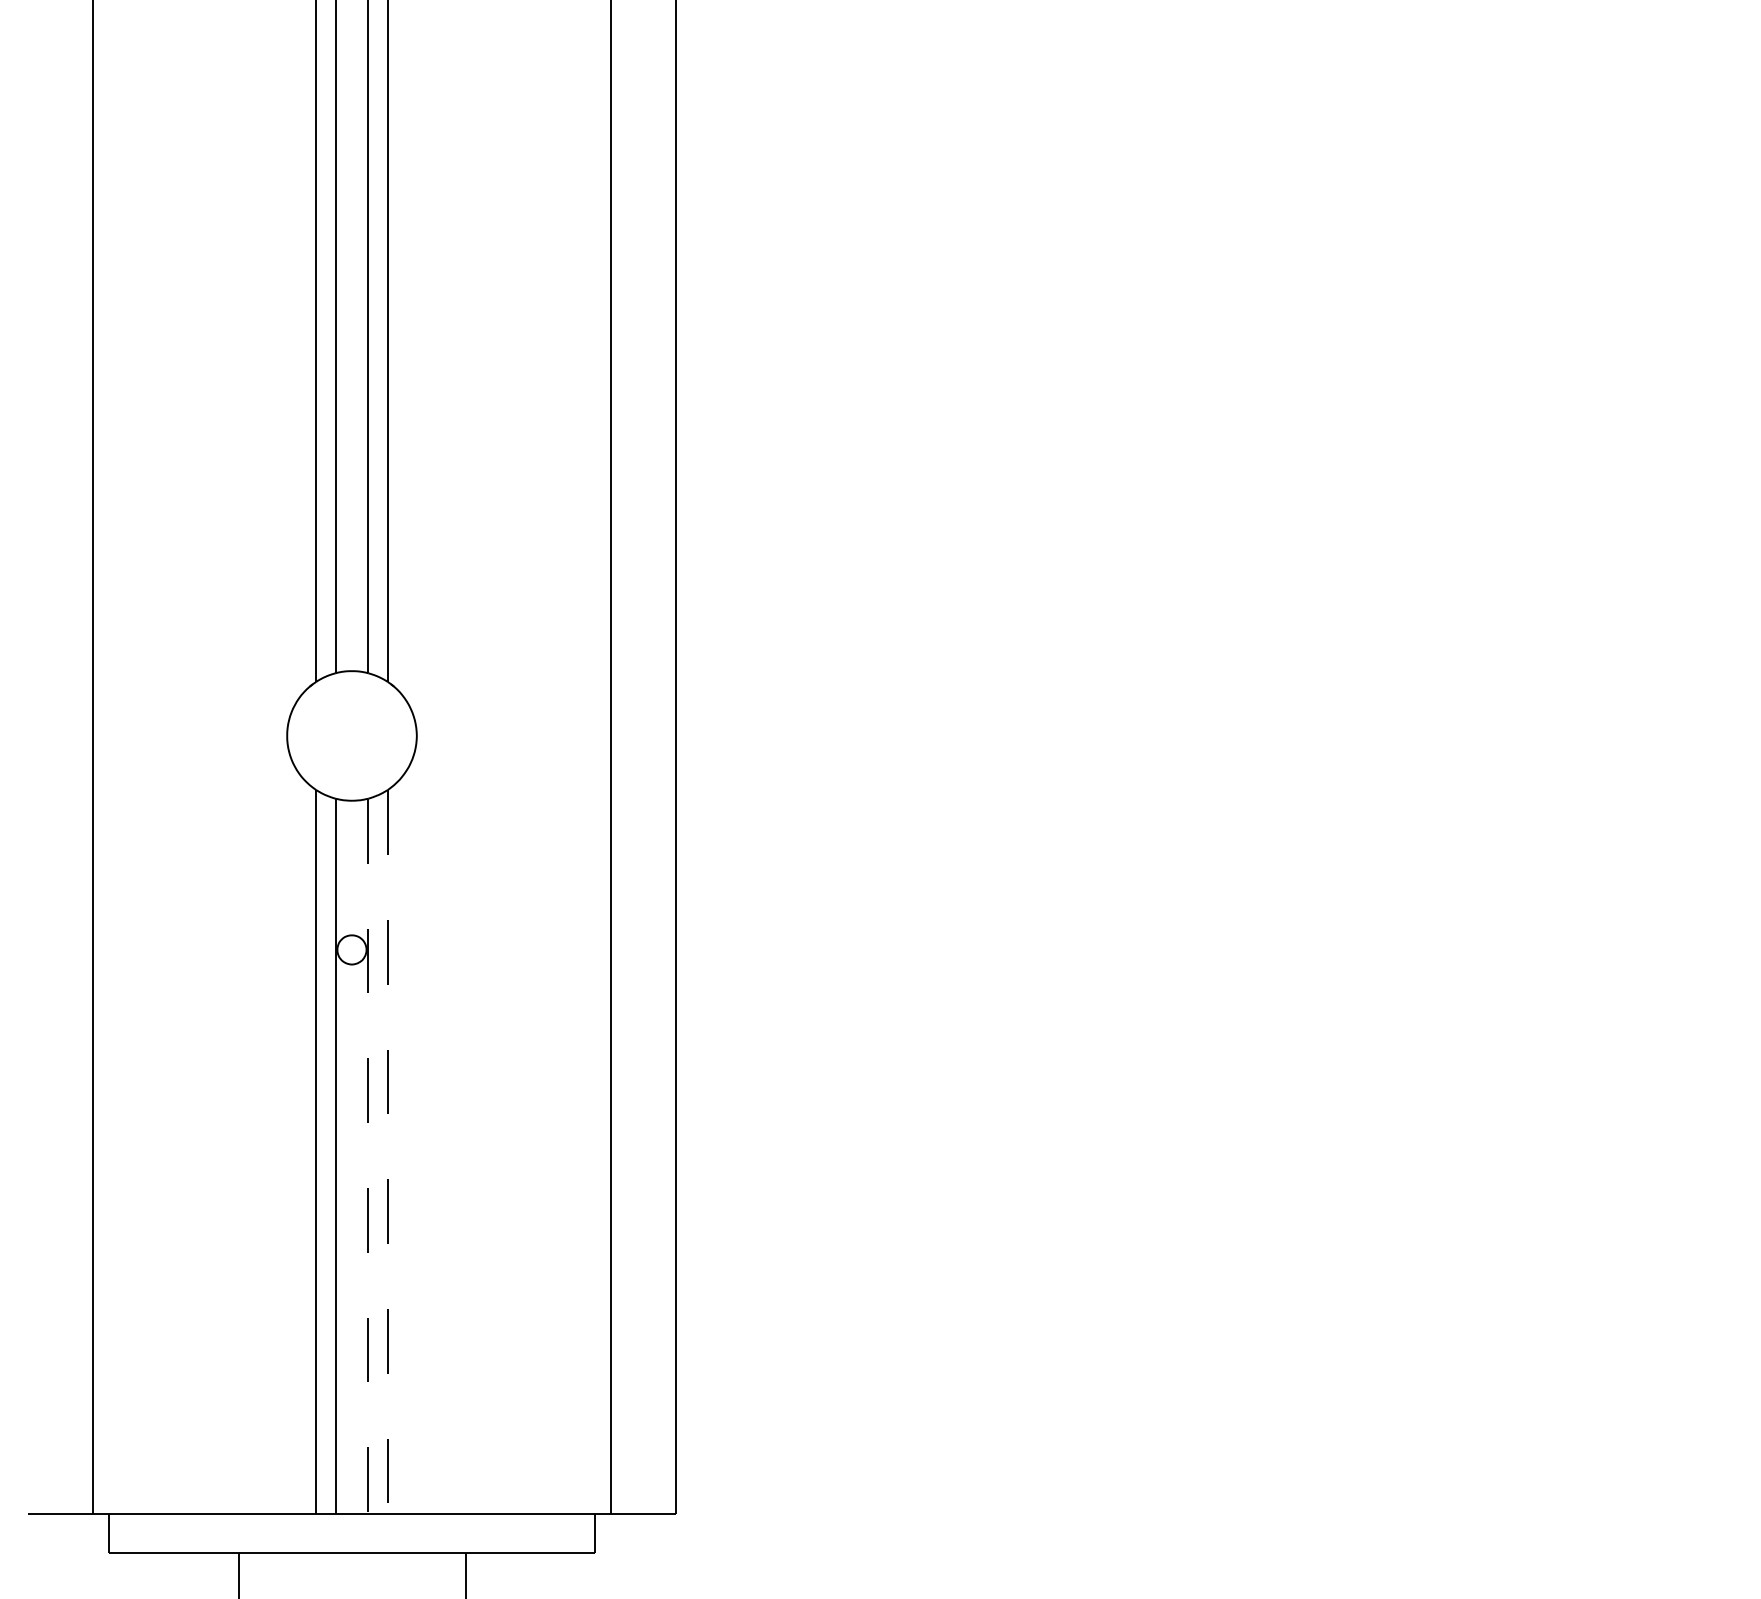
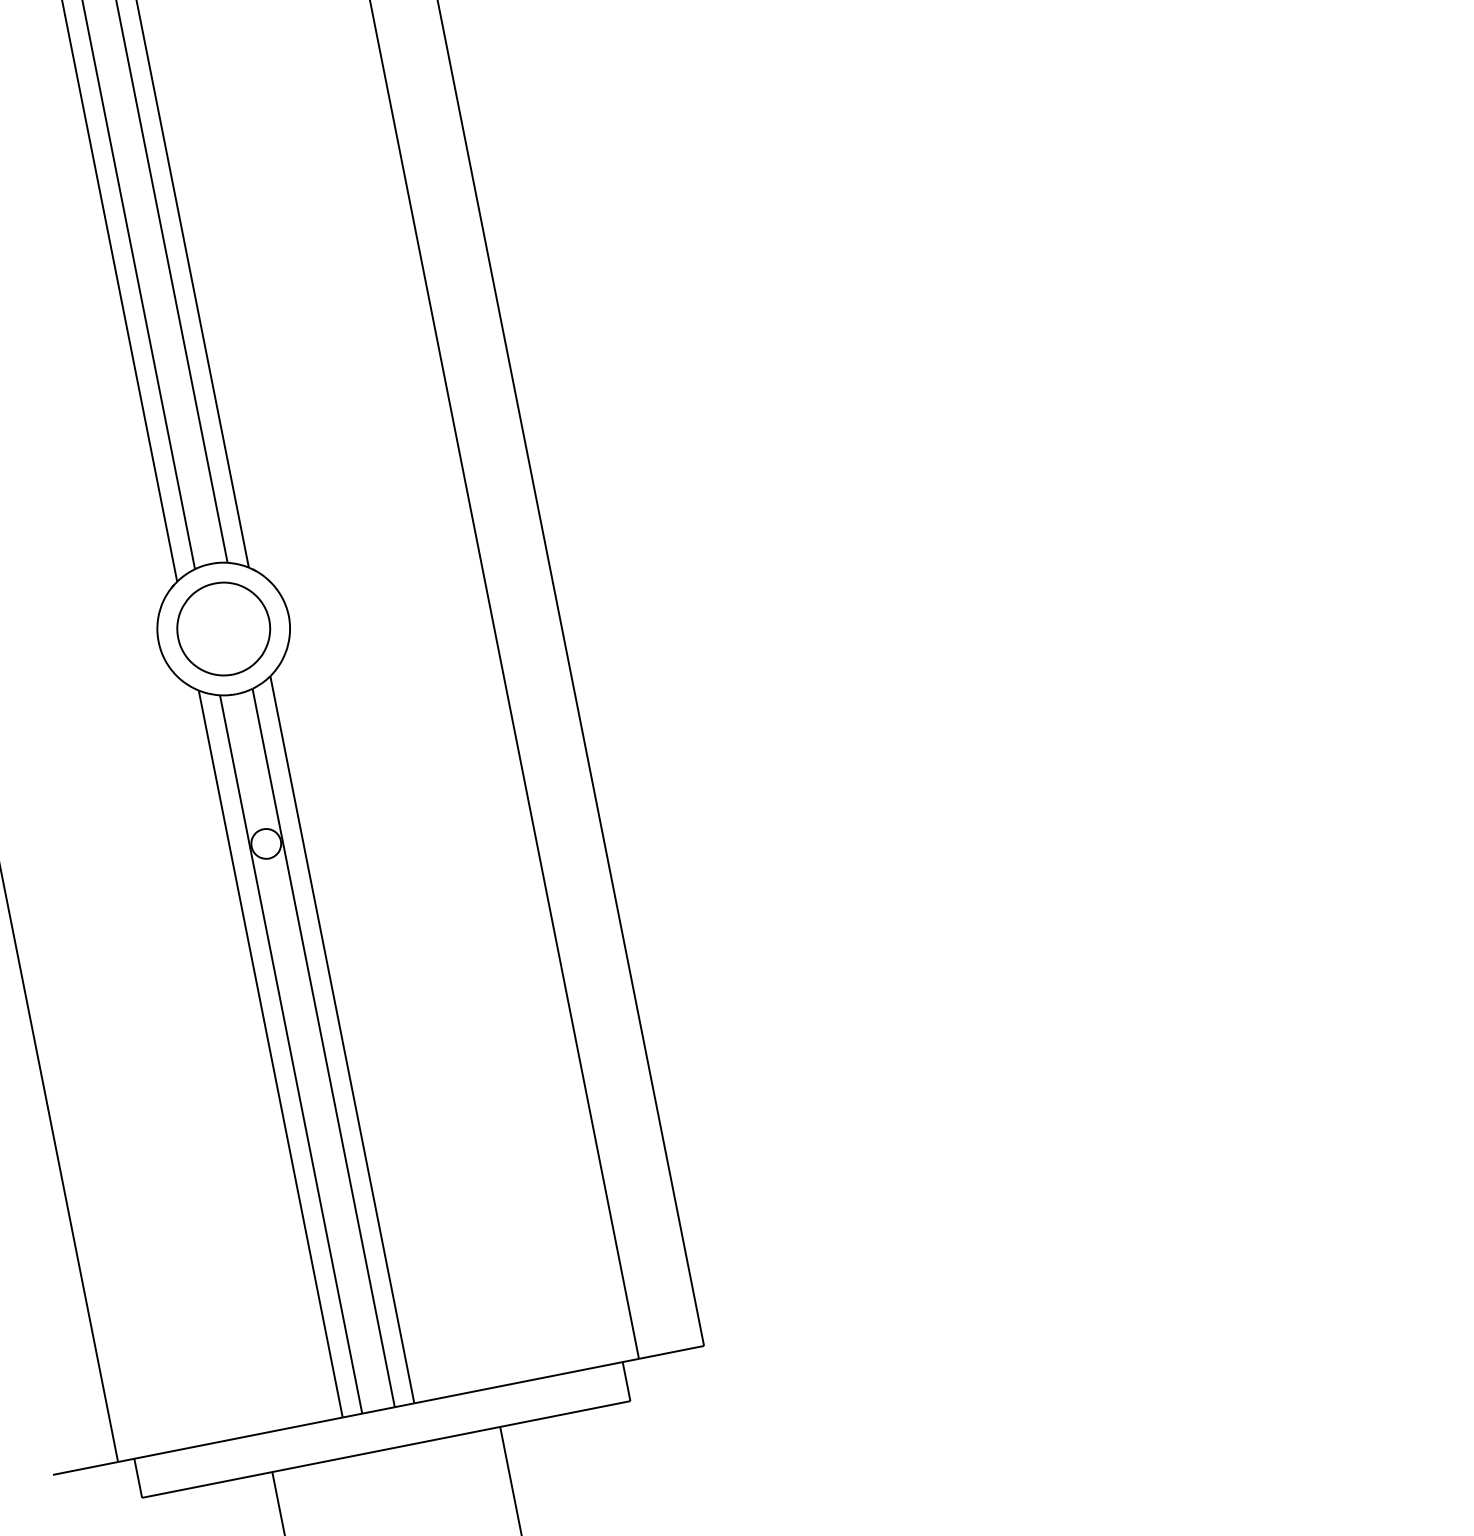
part: (351, 735) -> (223, 628), added
line: (387, 1152) -> (342, 1040), dashed -> solid
line: (368, 1156) -> (323, 1048), dashed -> solid

